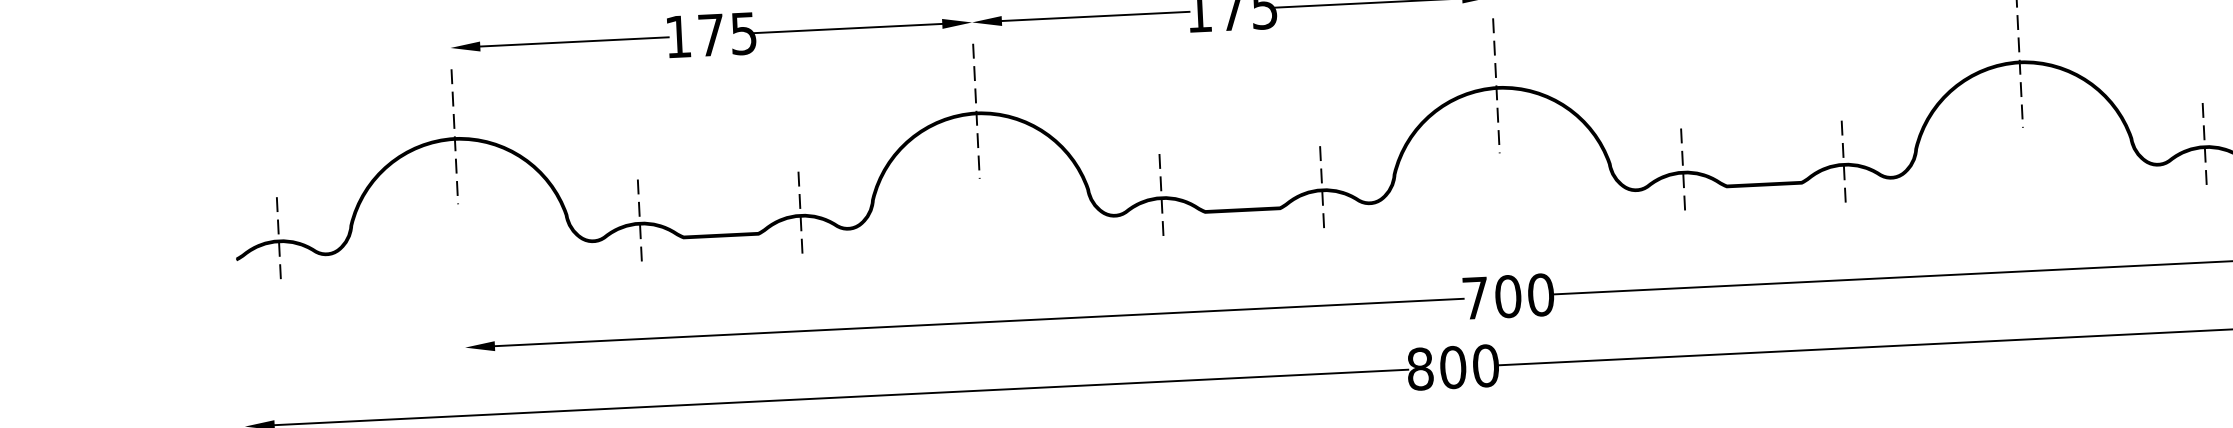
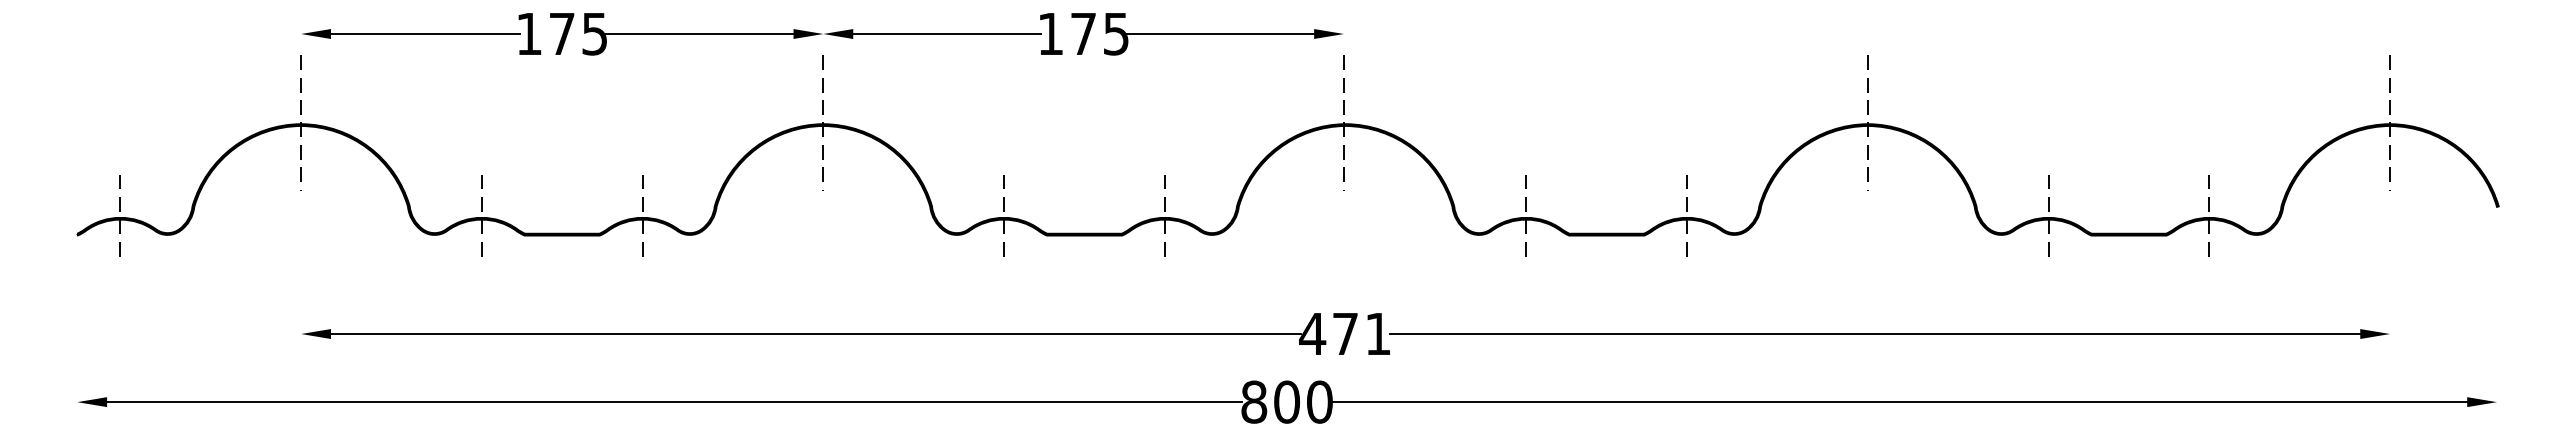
text: (1508, 296) -> (1345, 333), 700 -> 471

